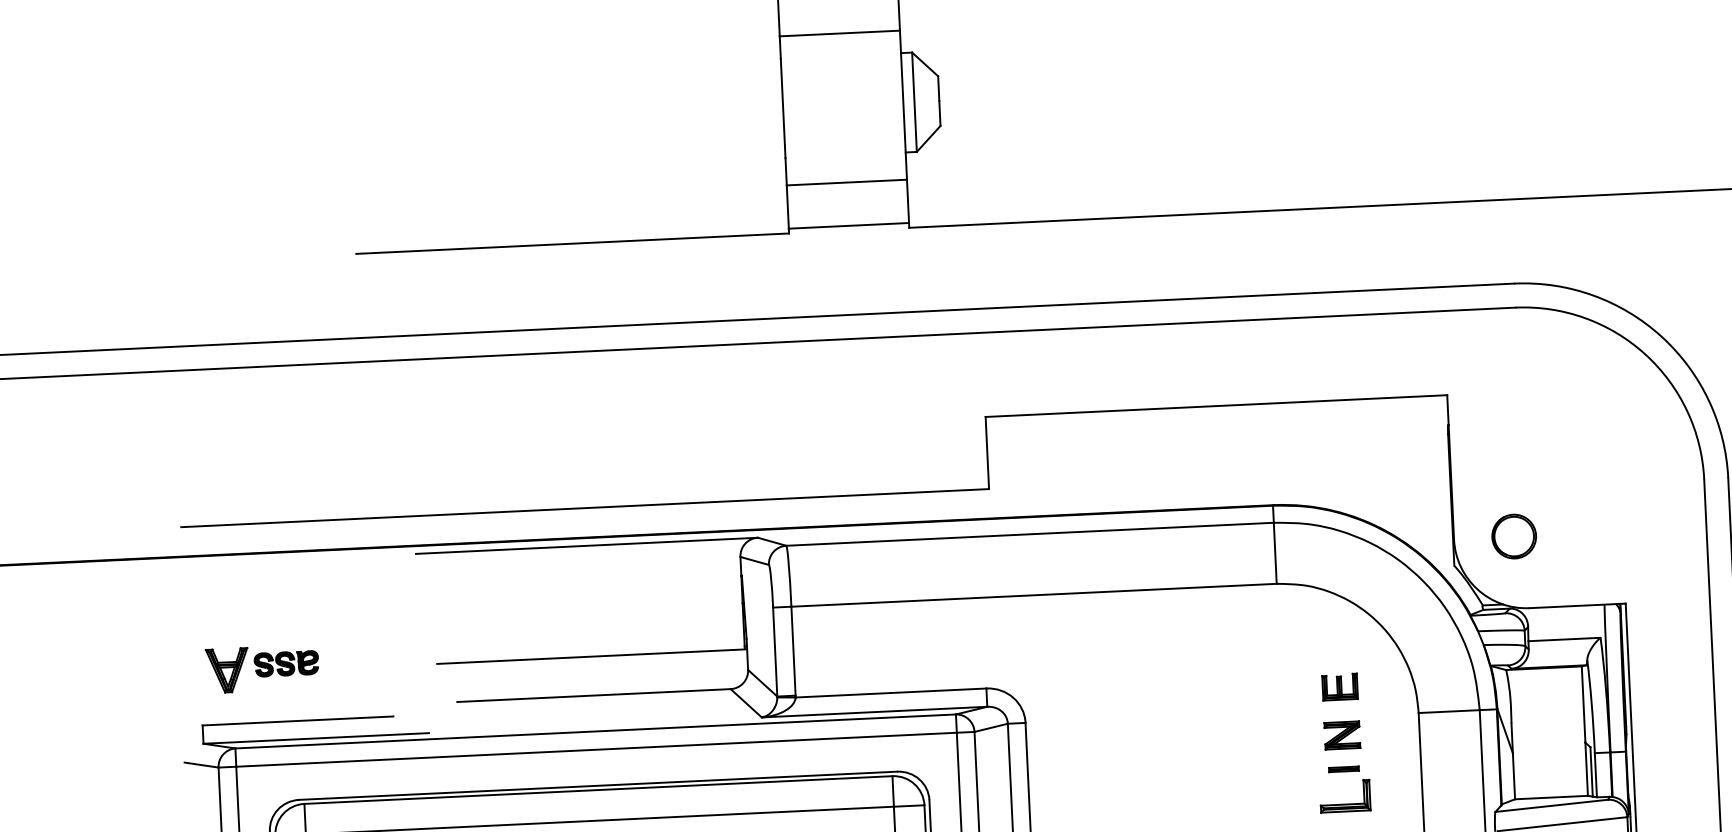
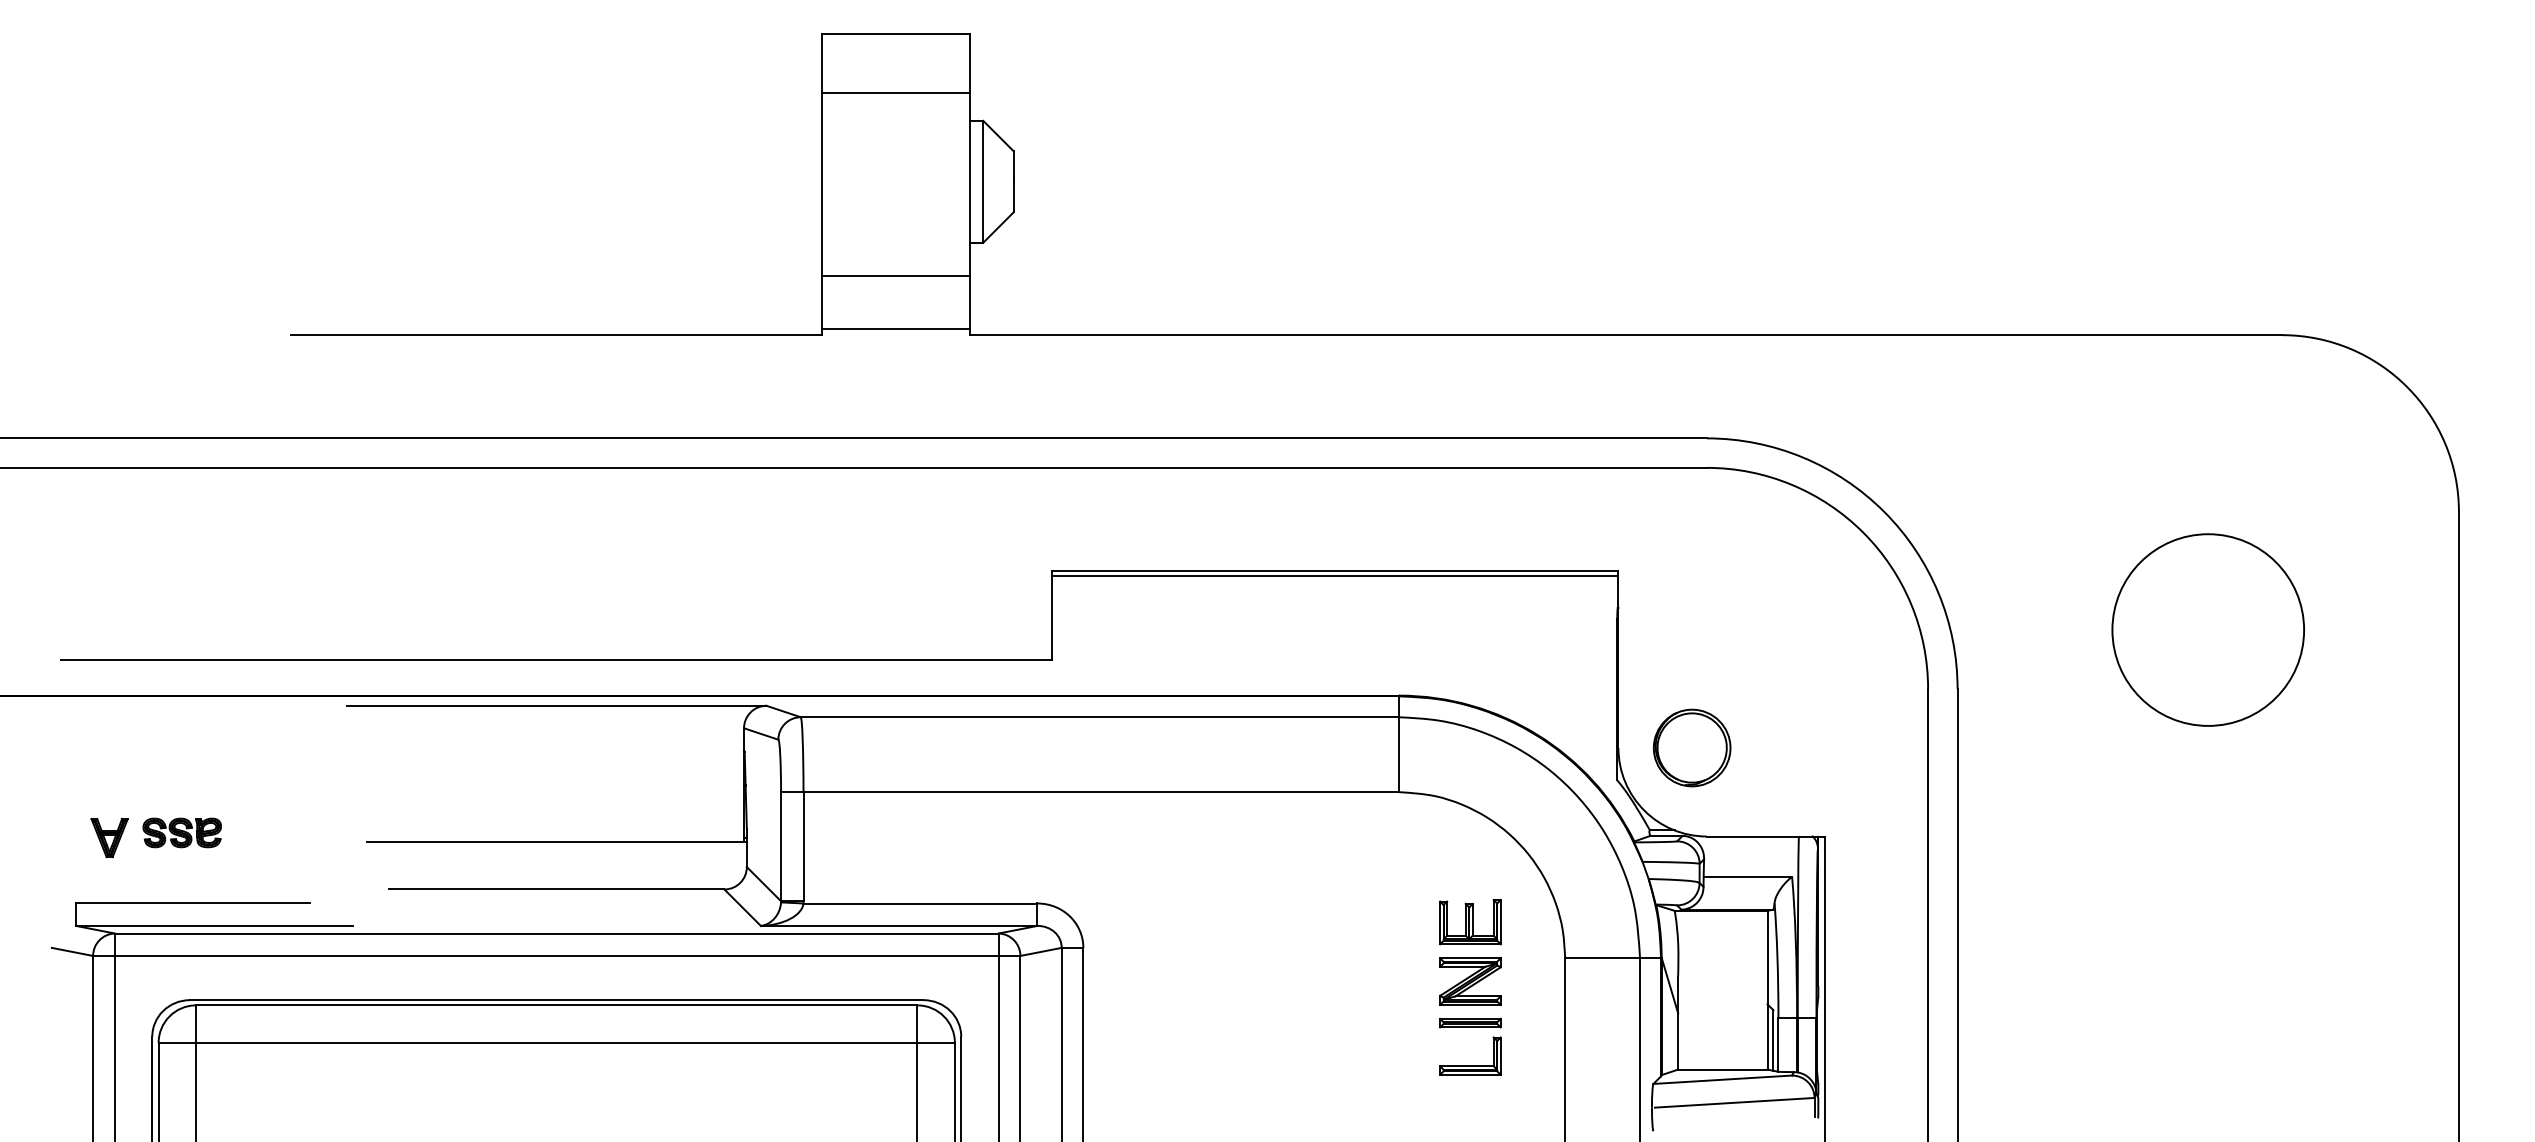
line: (1216, 410) -> (1335, 576), added
part: (1514, 536) -> (1692, 747), size x1.43
part: (227, 671) -> (109, 838), size x0.71
part: (1340, 687) -> (1470, 922), size x1.43
part: (1342, 735) -> (1470, 981), size x1.43
part: (1343, 768) -> (1470, 1022), size x1.67

